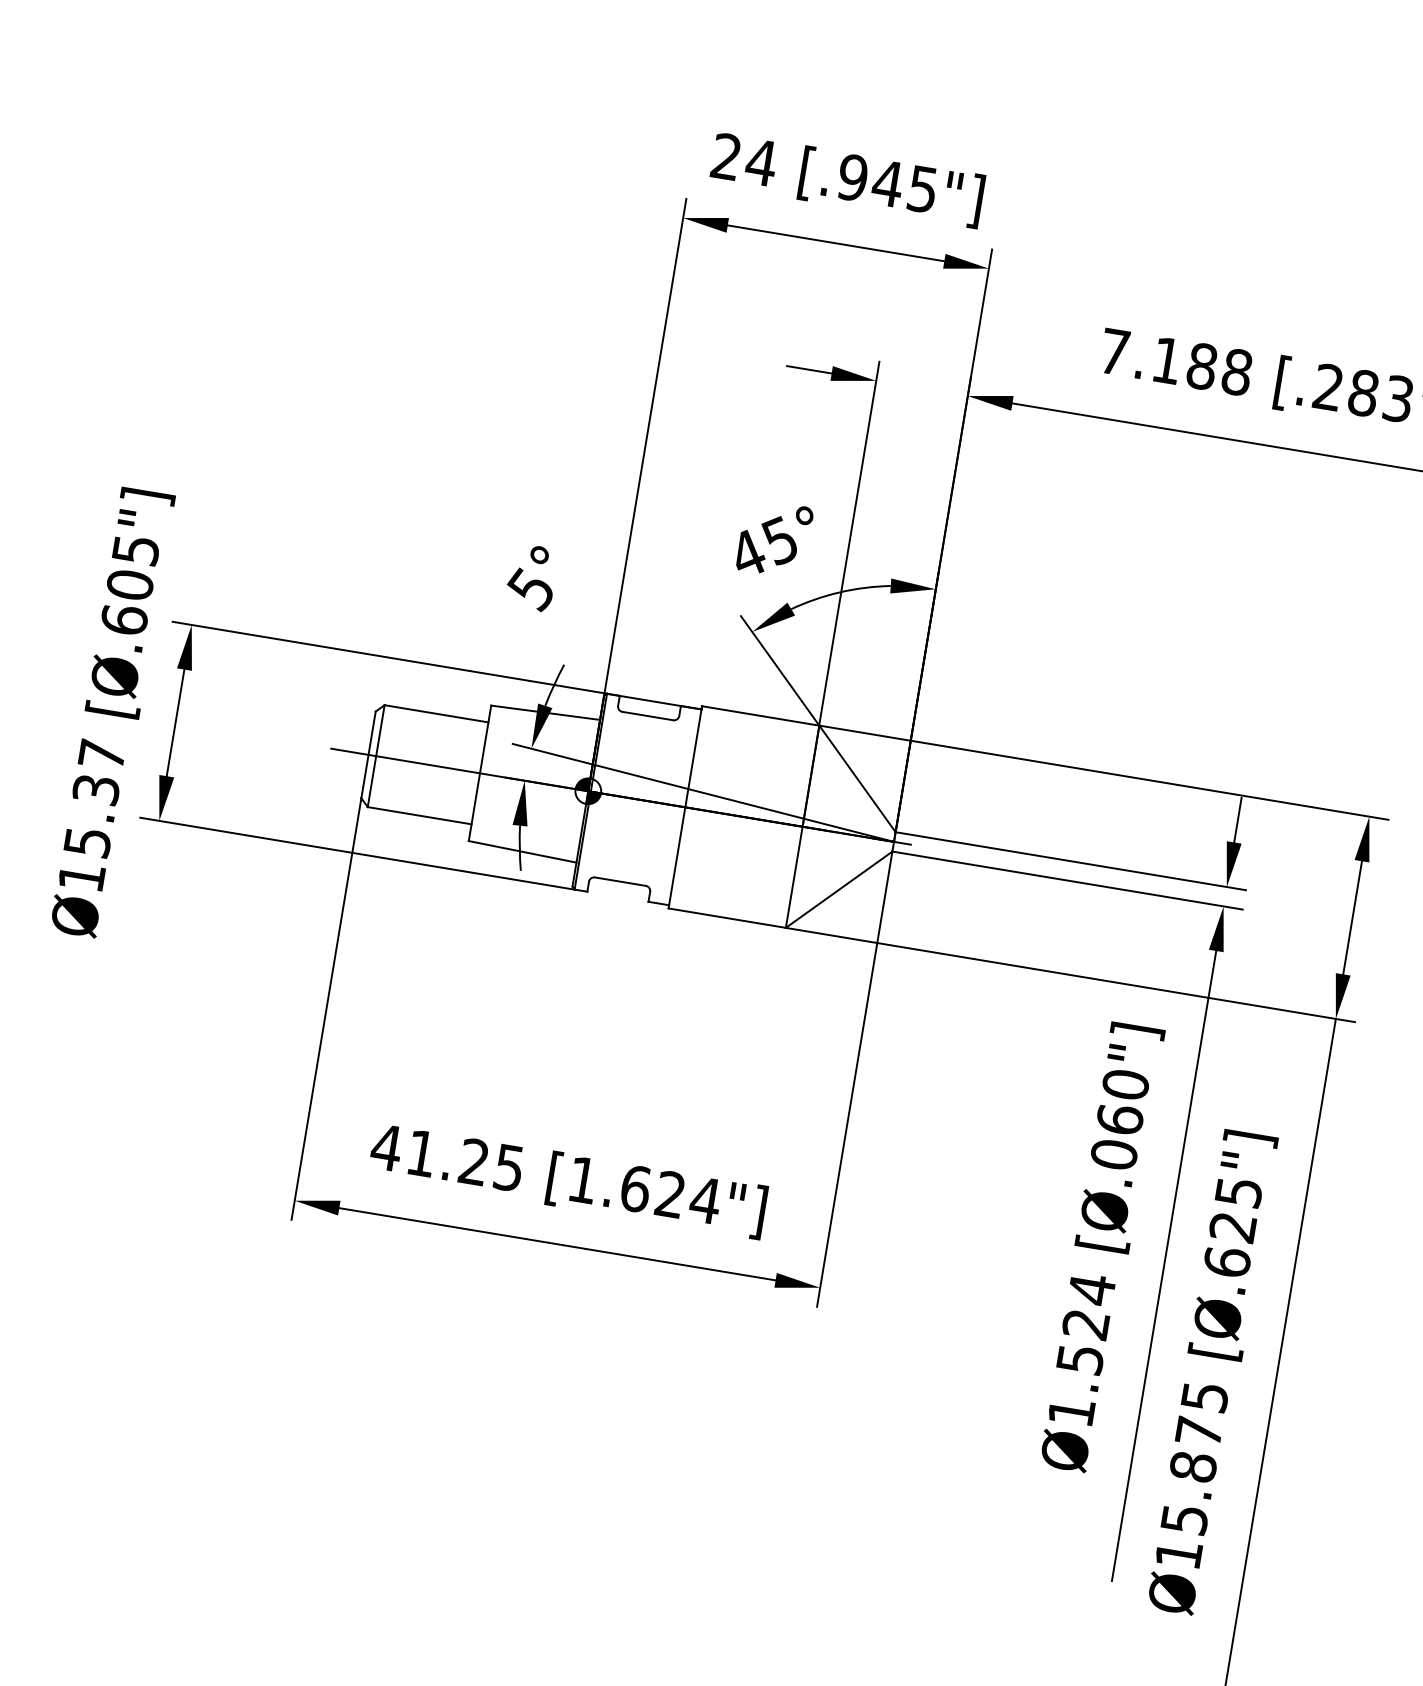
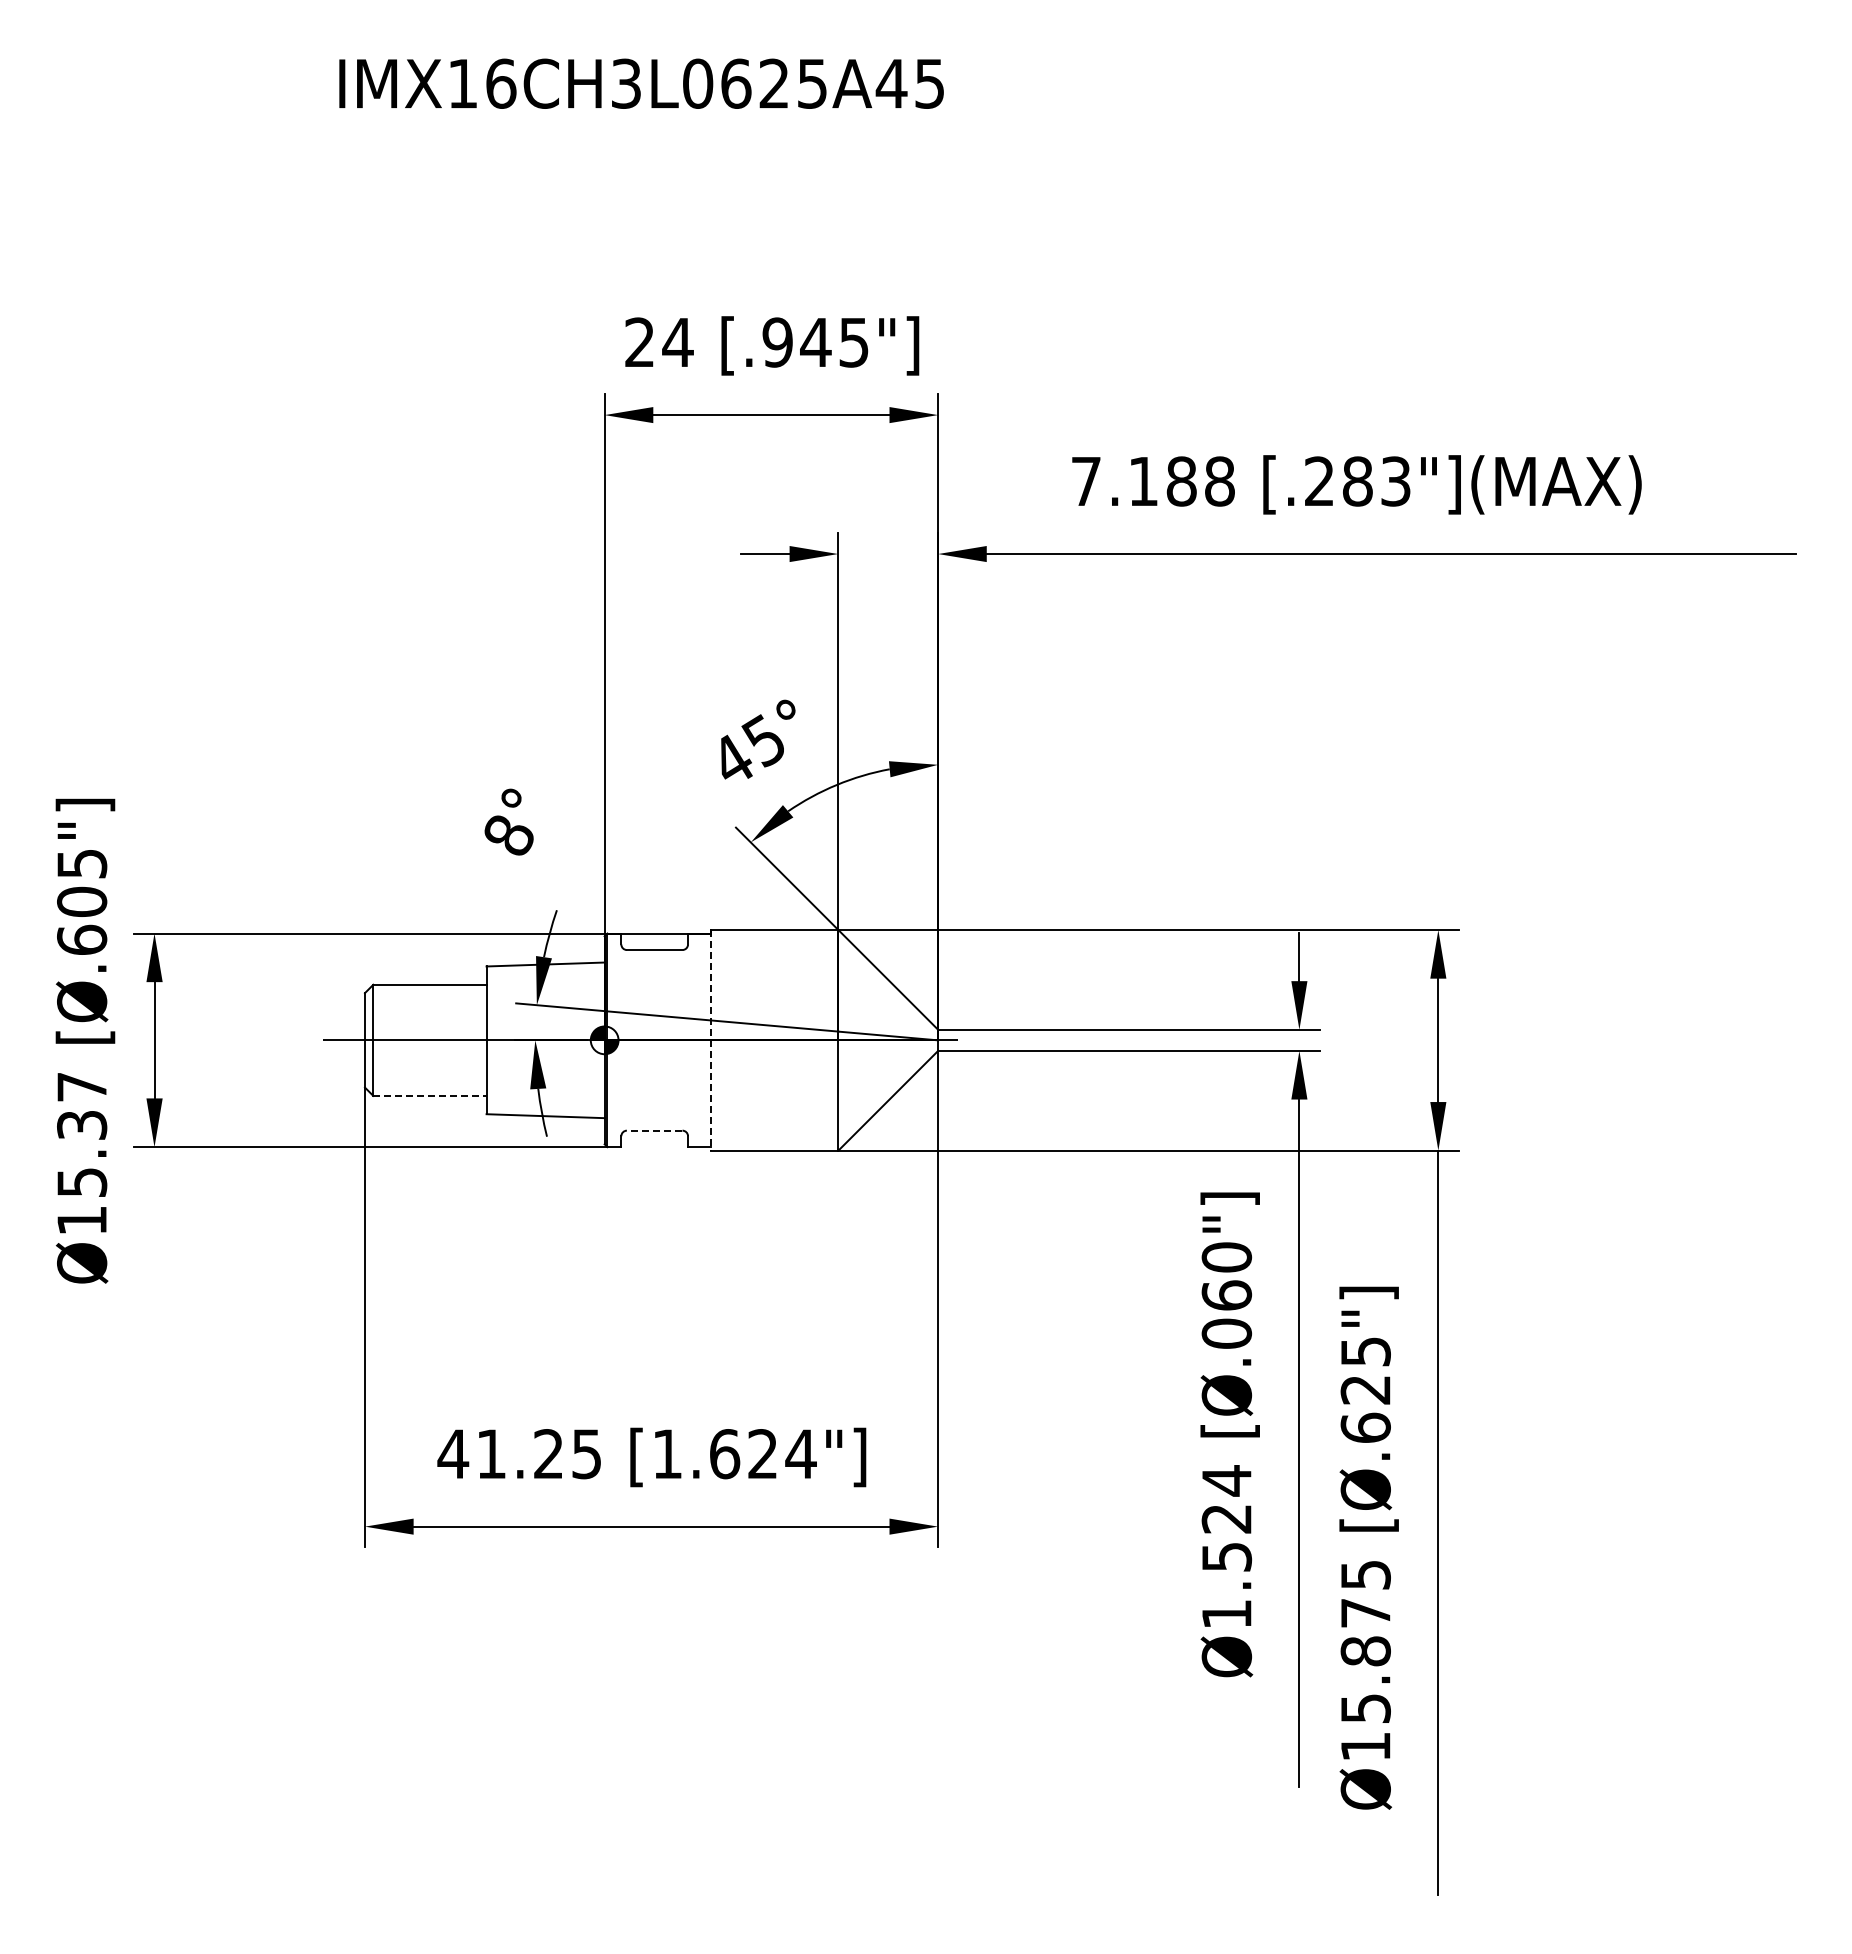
text: (530, 589) -> (507, 836), 5° -> 8°
line: (685, 807) -> (710, 1040), solid -> dashed
line: (419, 815) -> (429, 1095), solid -> dashed
line: (620, 881) -> (654, 1130), solid -> dashed

